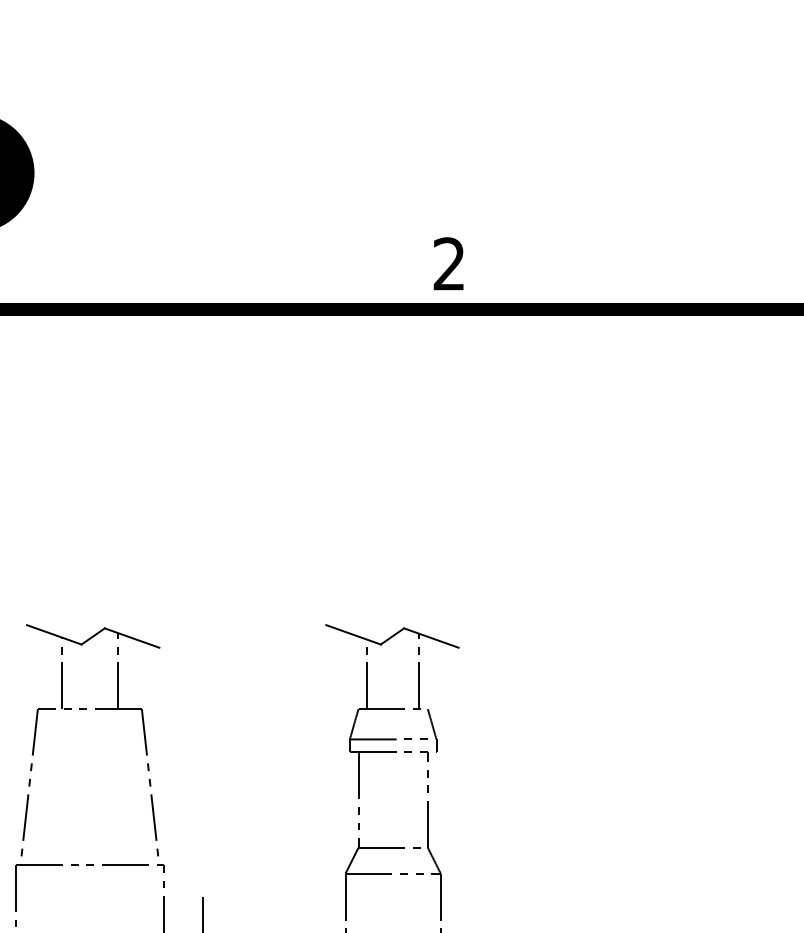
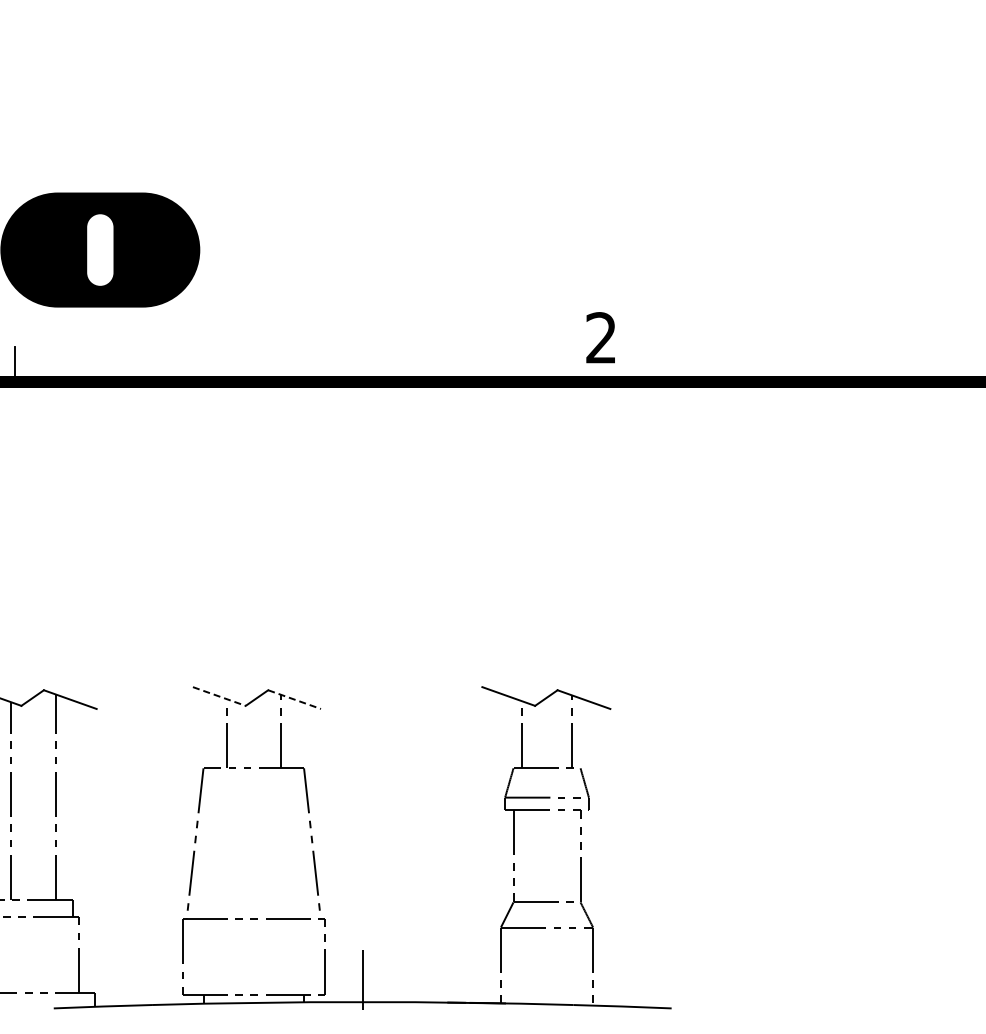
line: (54, 634) -> (219, 696), solid -> dashed
line: (132, 637) -> (294, 699), solid -> dashed

